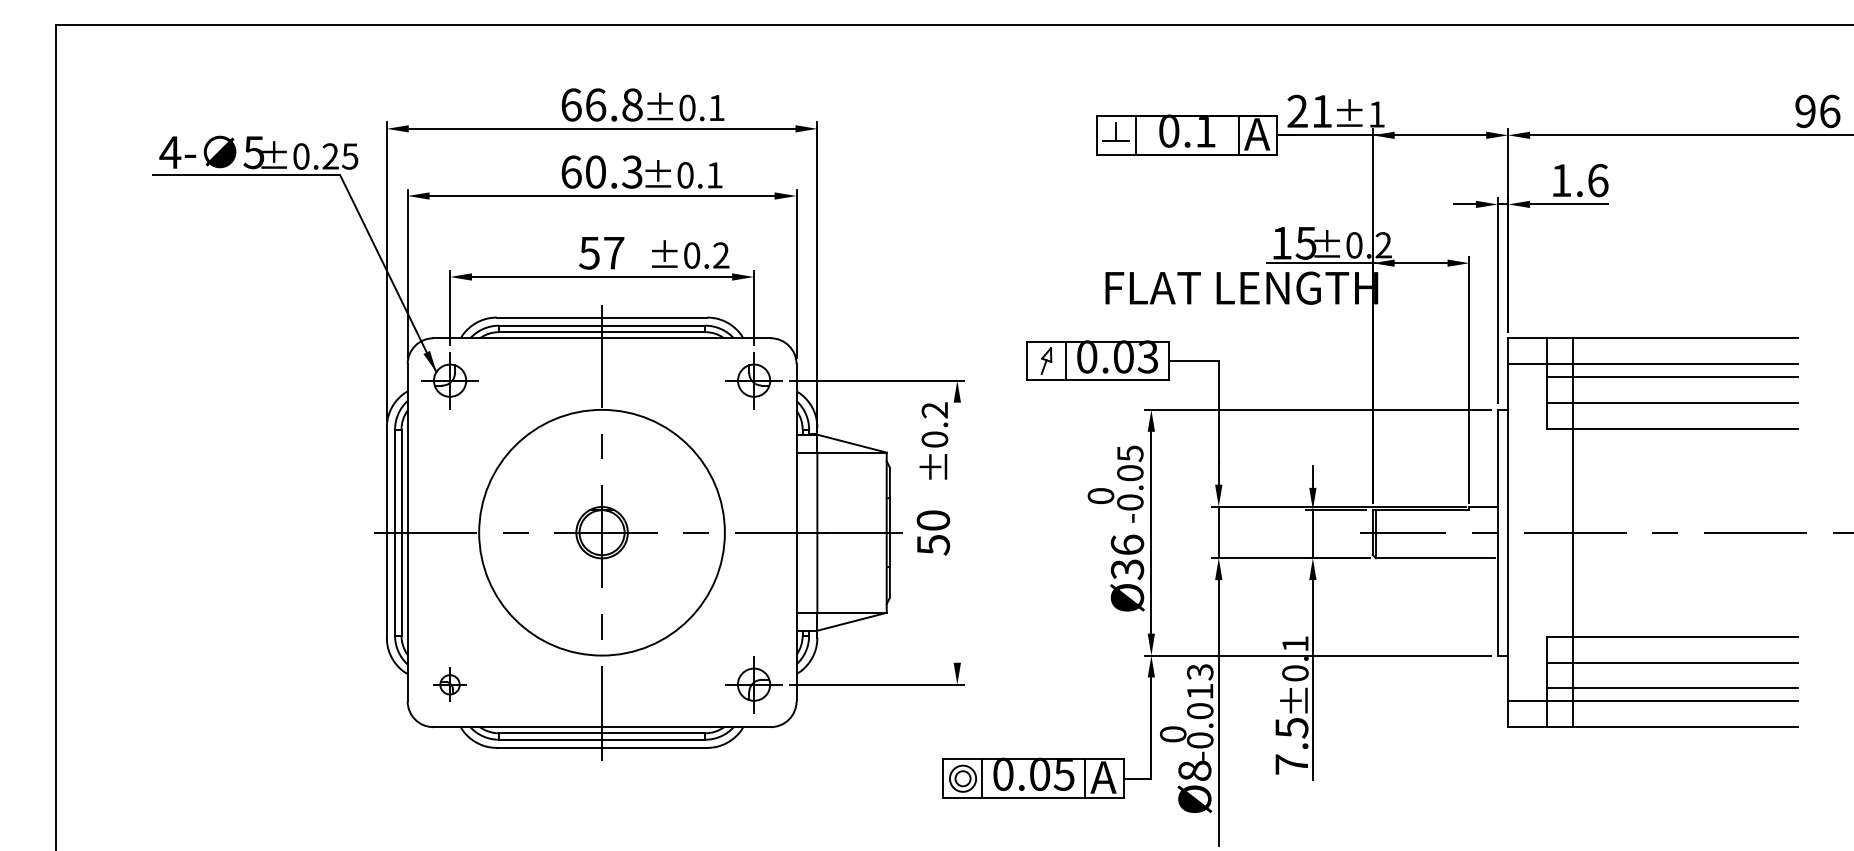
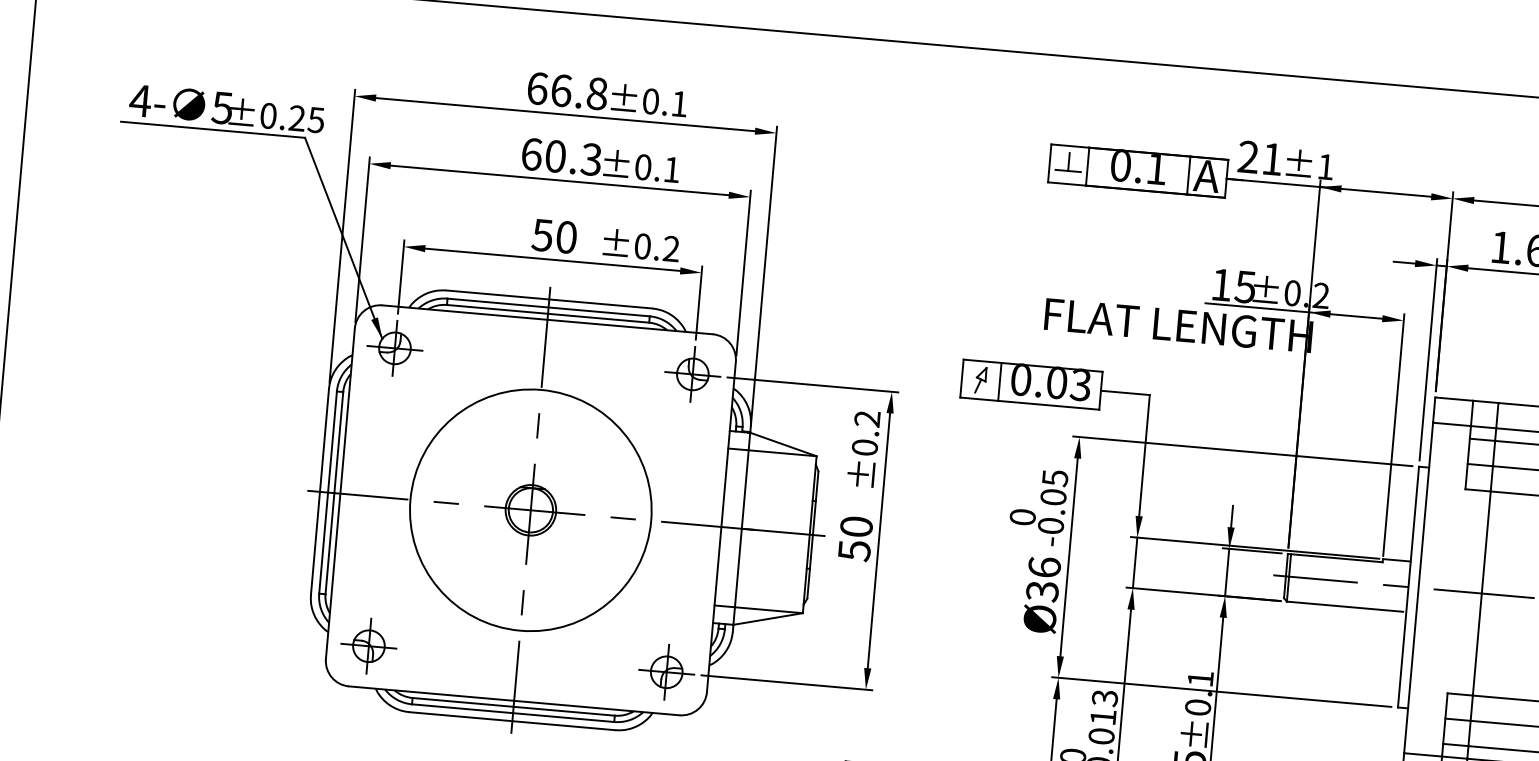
text: (614, 252) -> (567, 236), 57 -> 50
line: (957, 532) -> (879, 540), added
part: (449, 684) -> (368, 645), size x1.67

